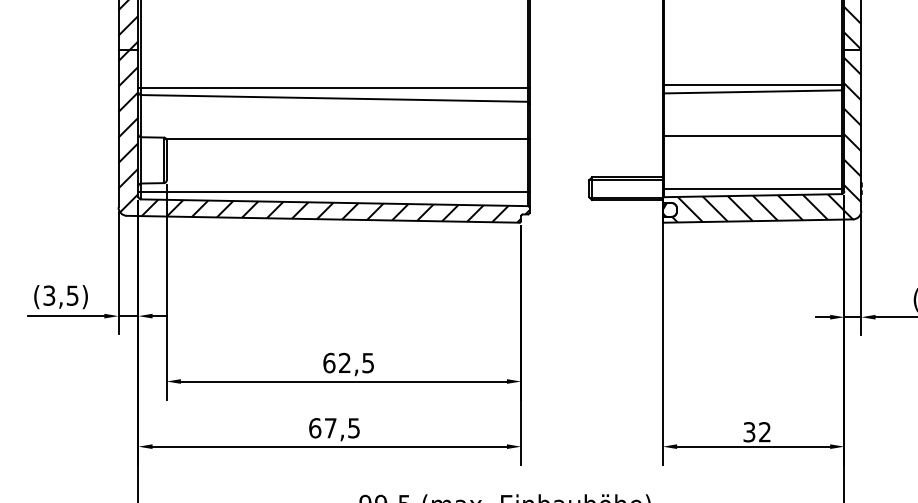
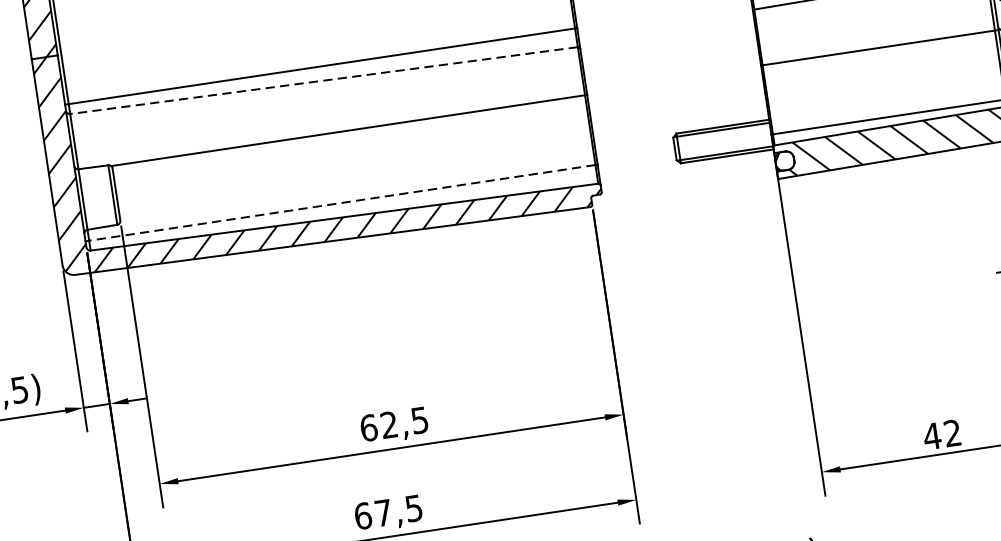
line: (334, 98) -> (323, 80), solid -> dashed
line: (334, 191) -> (342, 202), solid -> dashed
text: (749, 432) -> (932, 436), 32 -> 42

